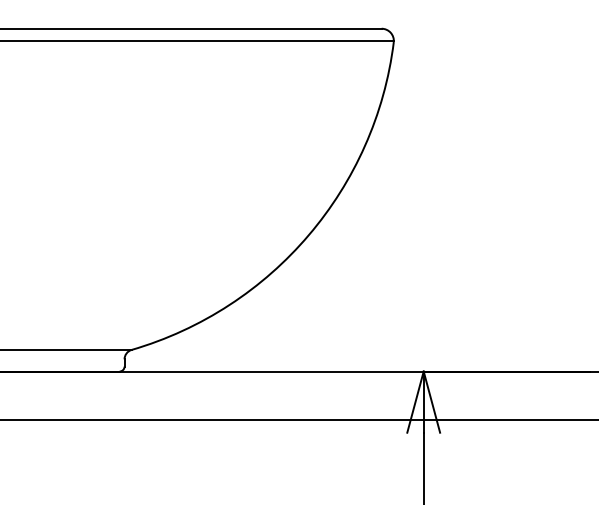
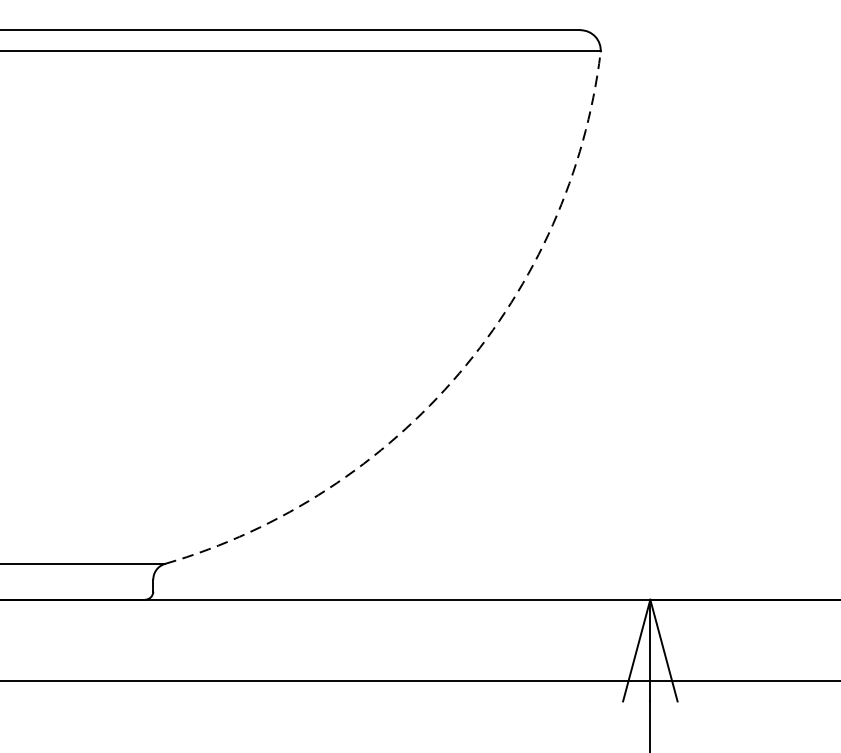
arc: (308, 235) -> (458, 373), solid -> dashed

